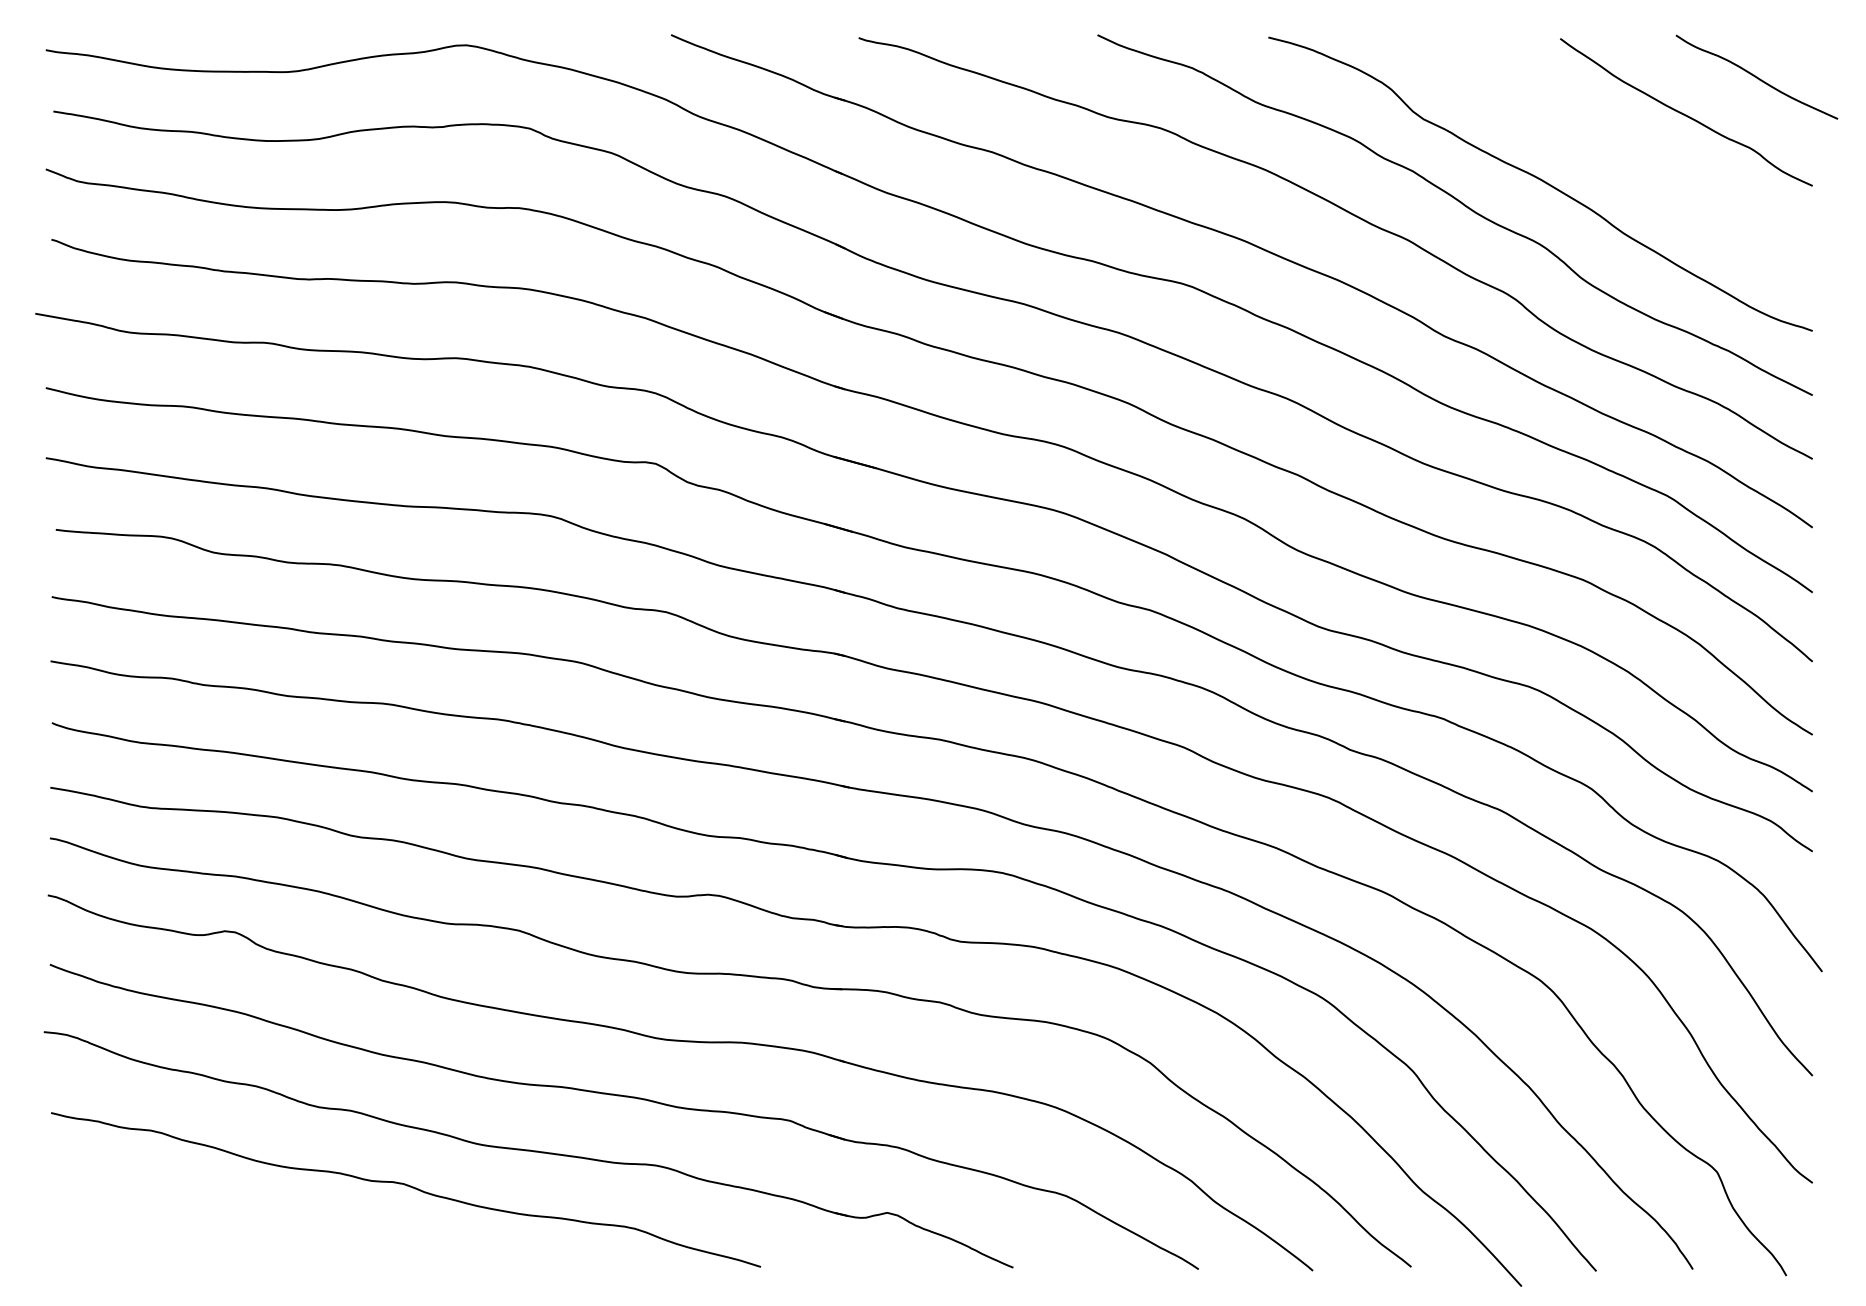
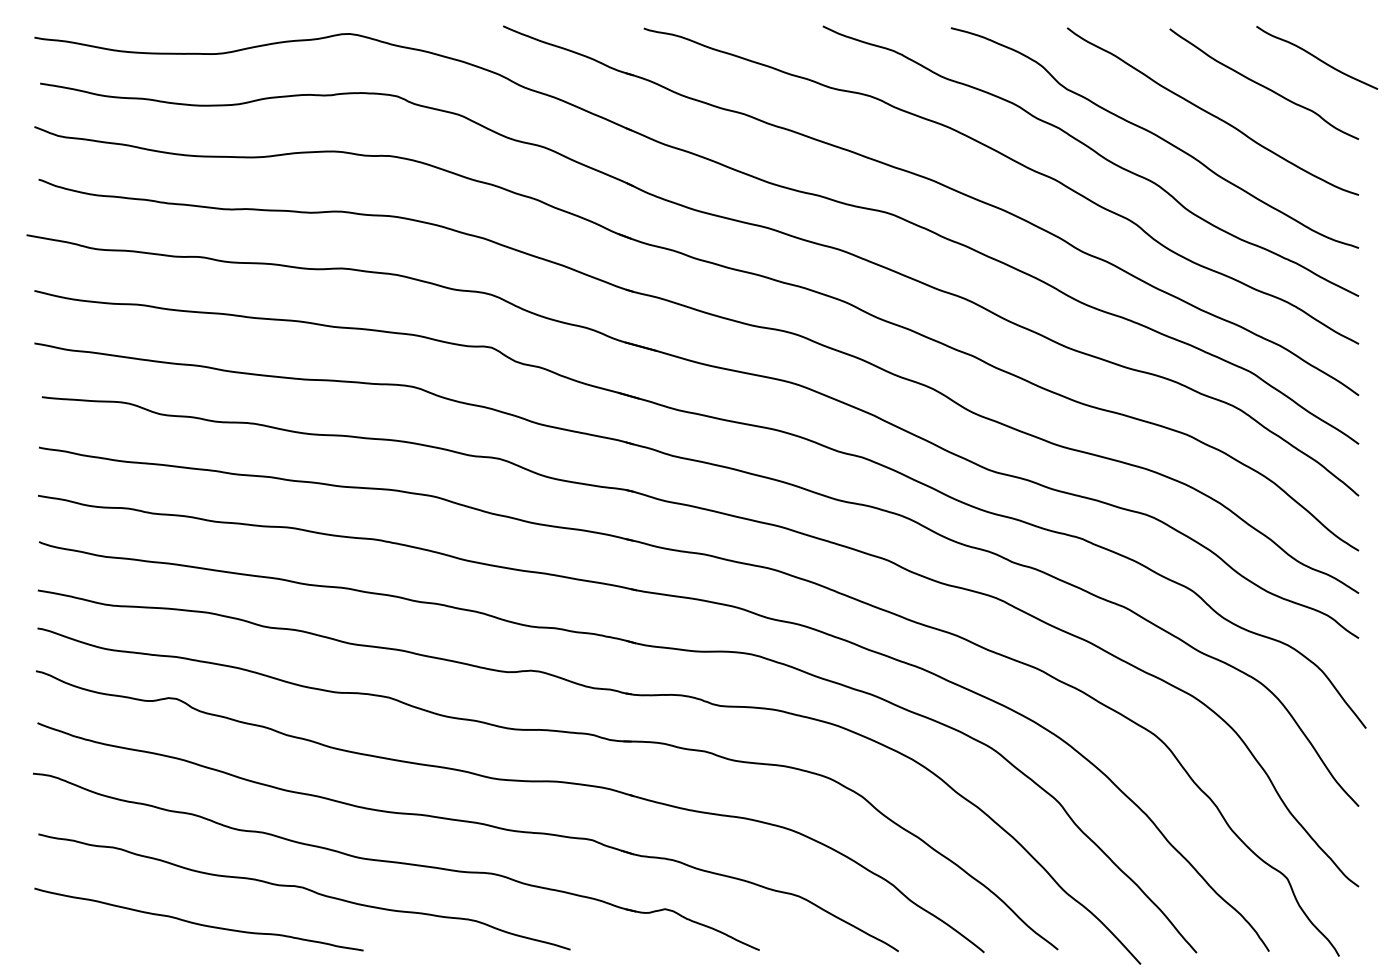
curve: (1616, 151) -> (1211, 113), added
curve: (261, 1230) -> (196, 922), added

